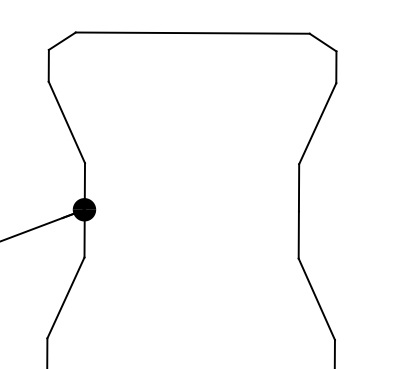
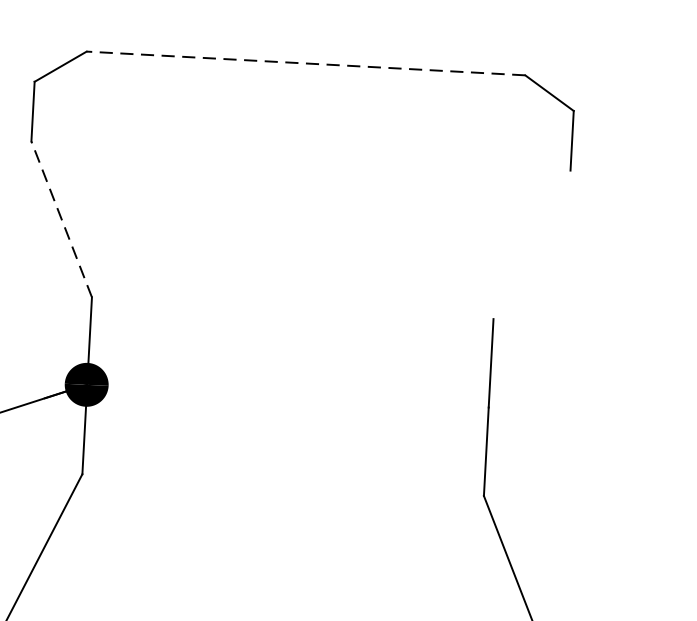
line: (192, 33) -> (305, 64), solid -> dashed
line: (66, 122) -> (61, 219), solid -> dashed
line: (317, 123) -> (531, 244), removed

